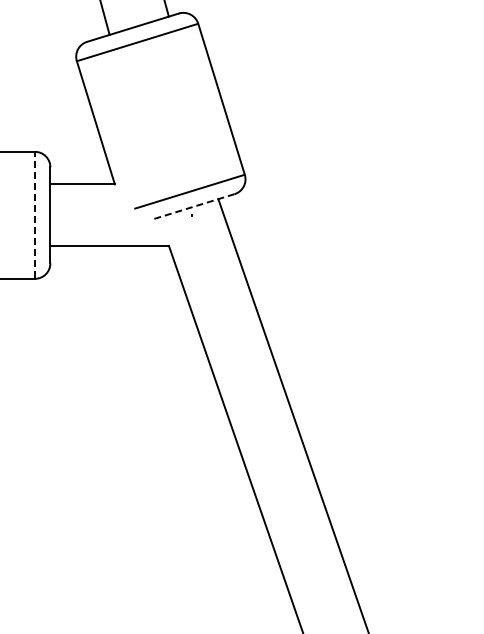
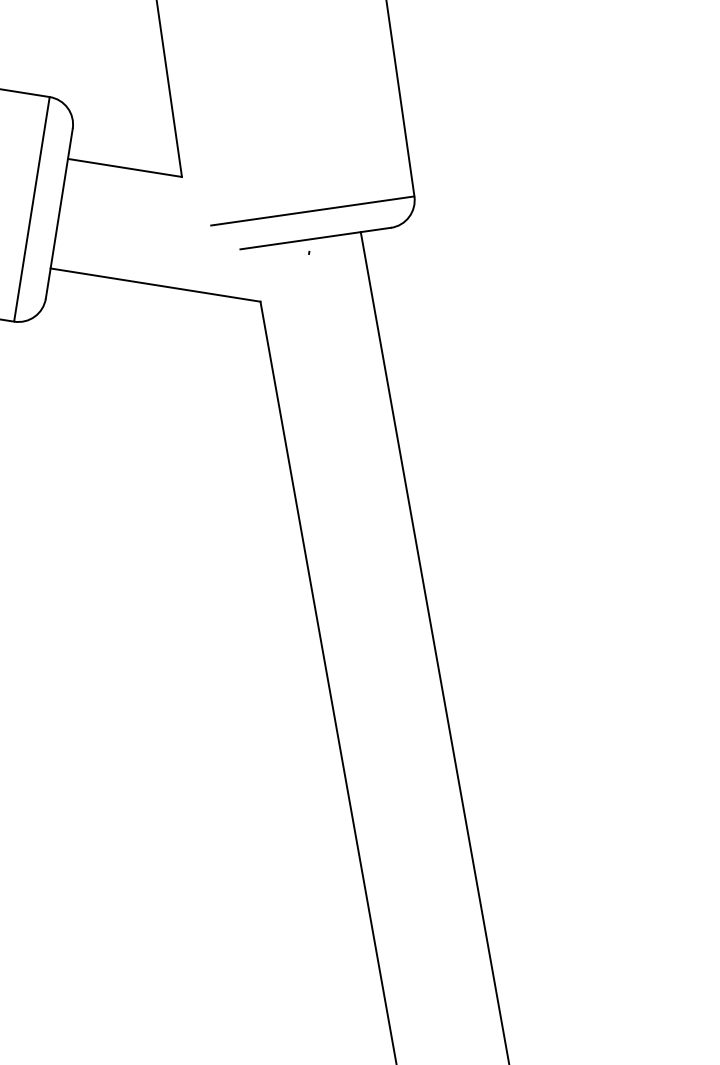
line: (193, 206) -> (314, 238), dashed -> solid
line: (34, 215) -> (31, 209), dashed -> solid

